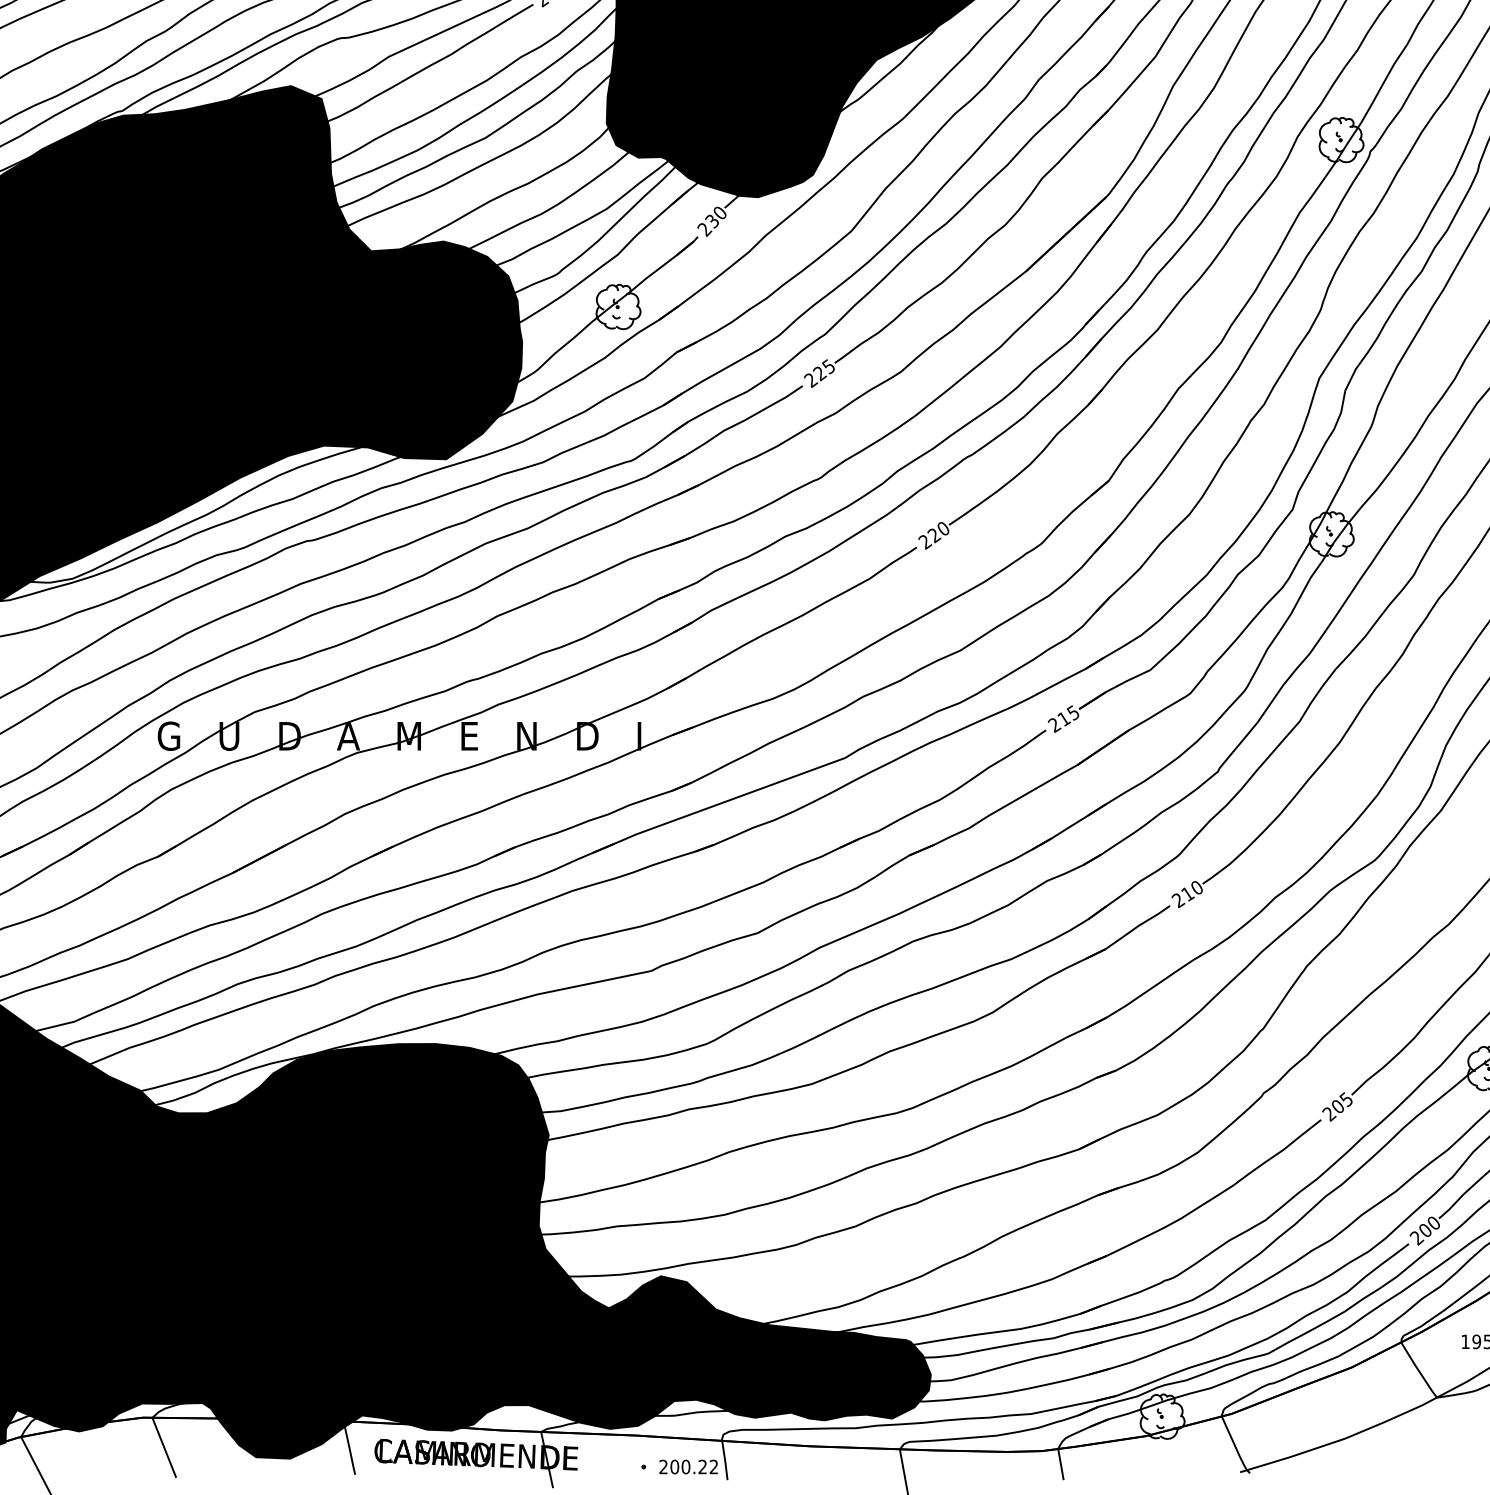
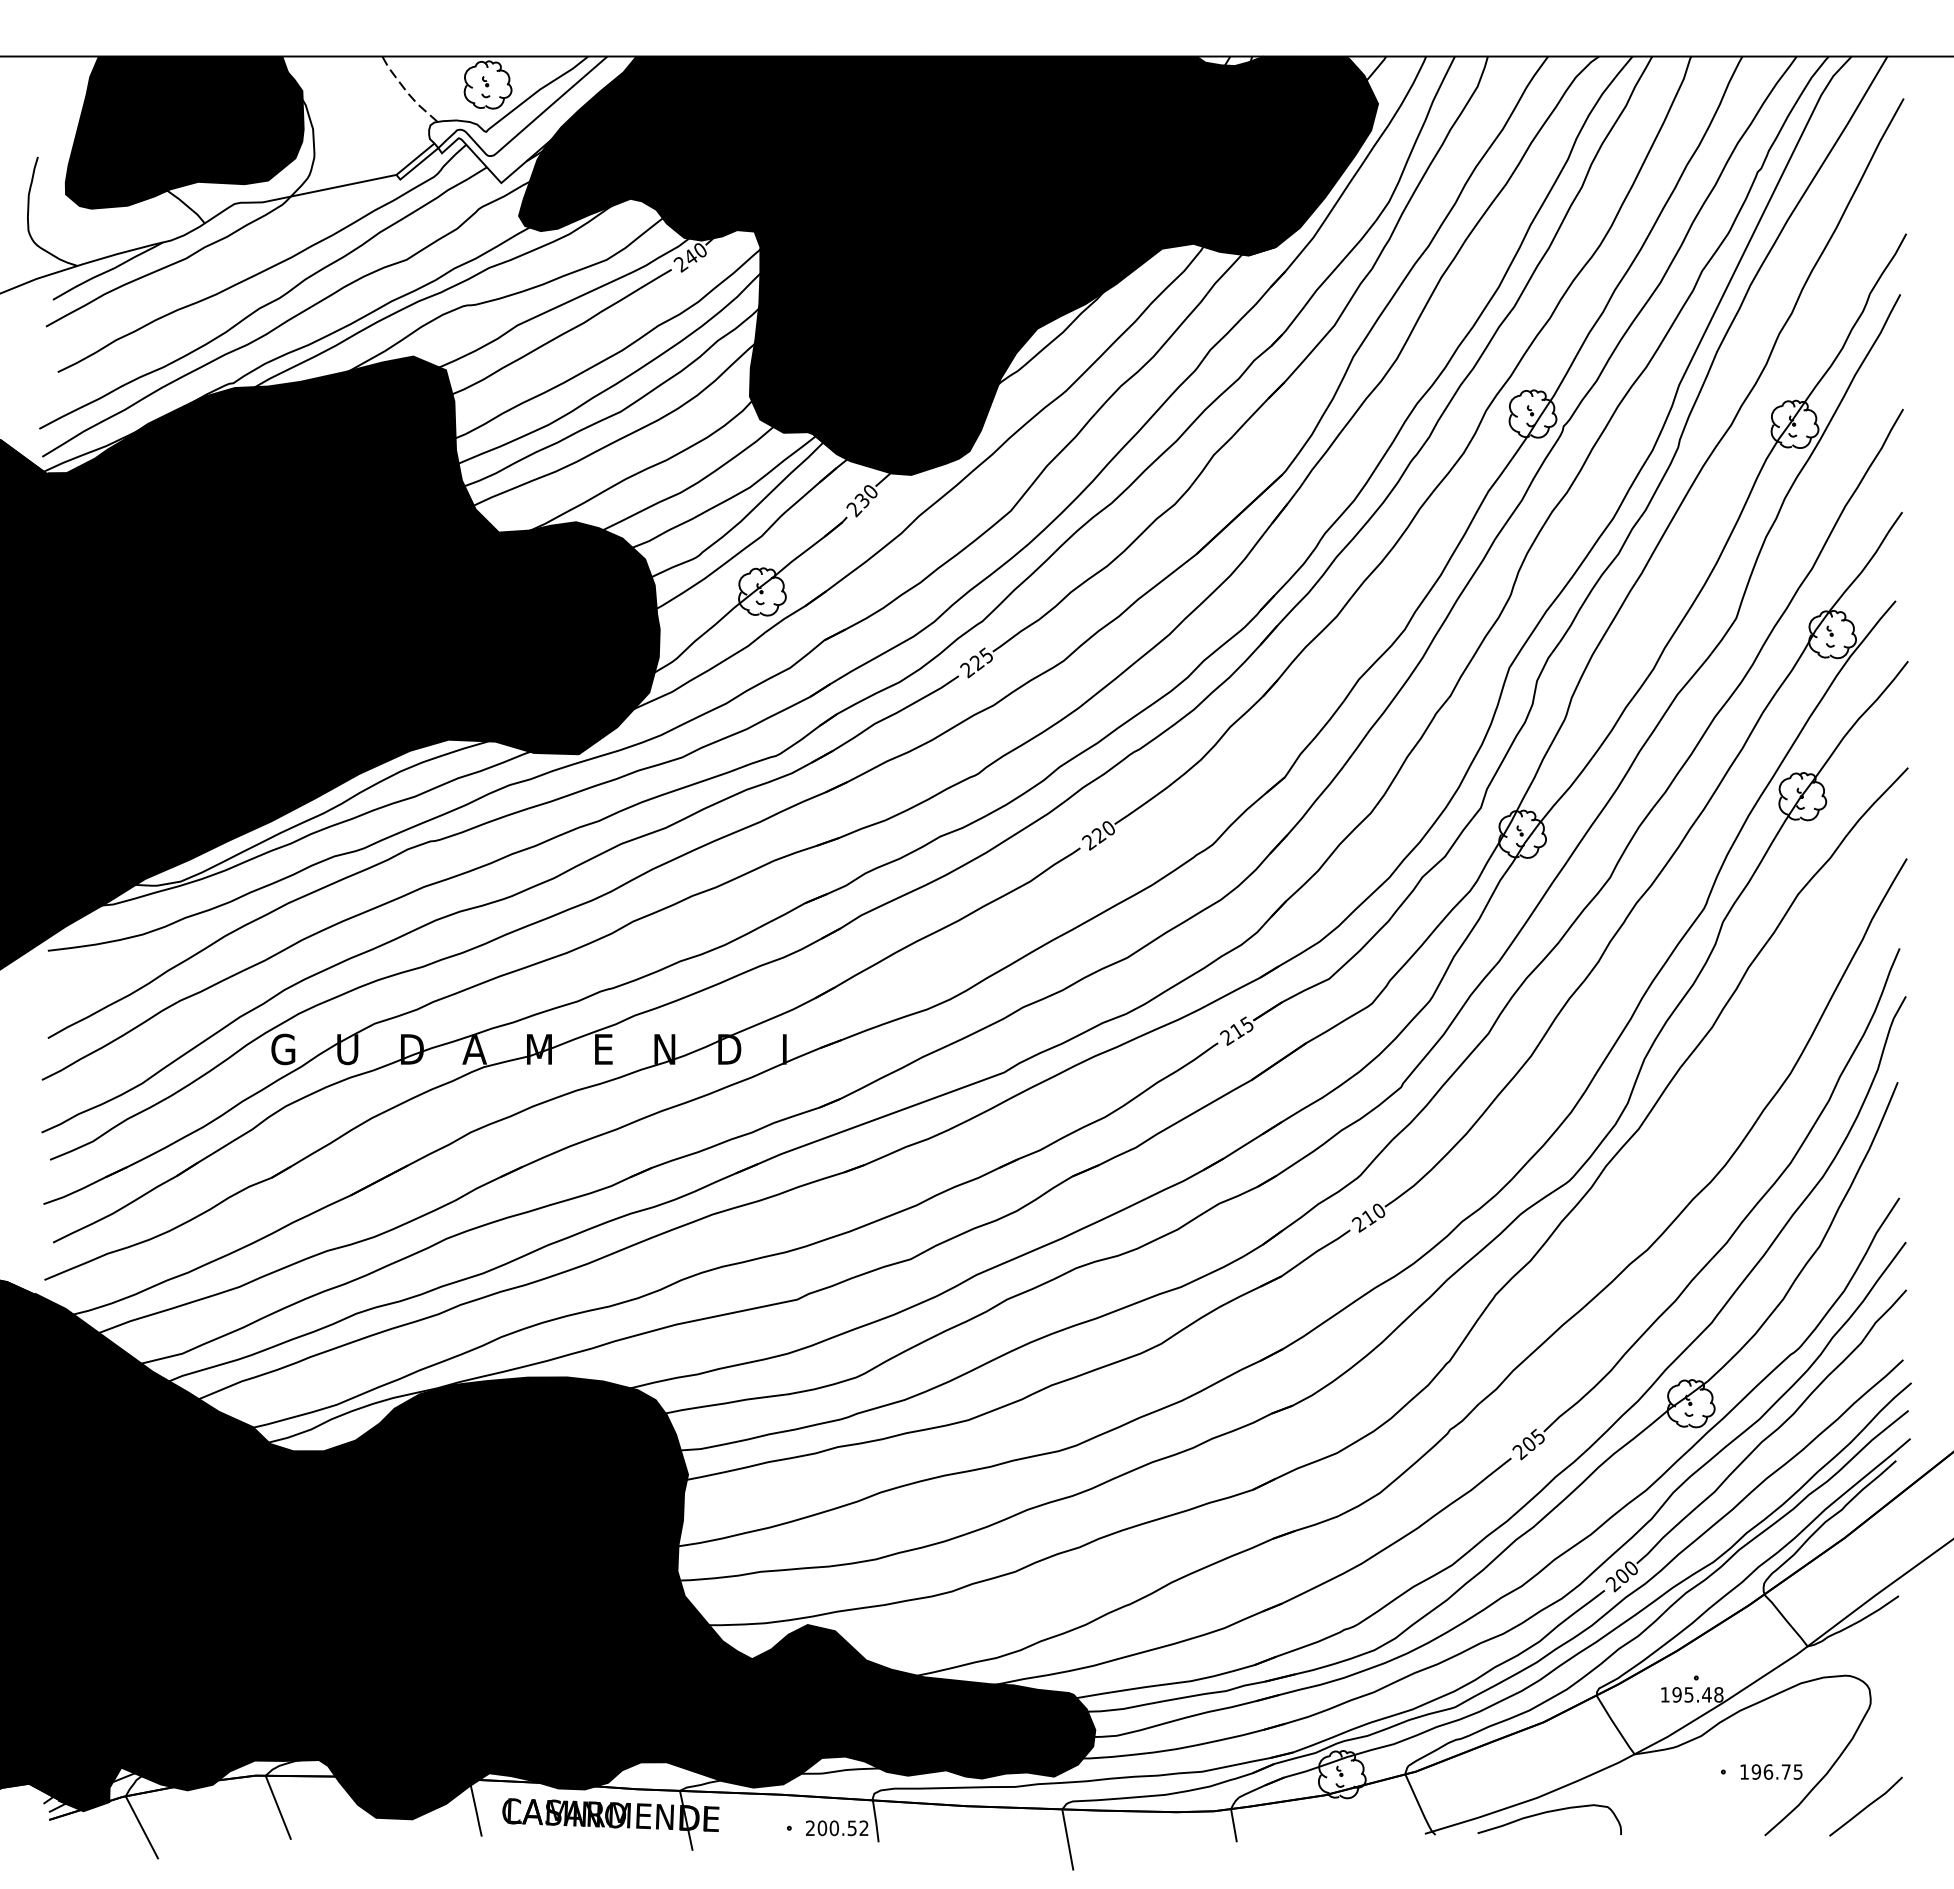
curve: (1354, 1453) -> (1546, 1813), added
text: (702, 1467) -> (851, 1828), 200.22 -> 200.52

